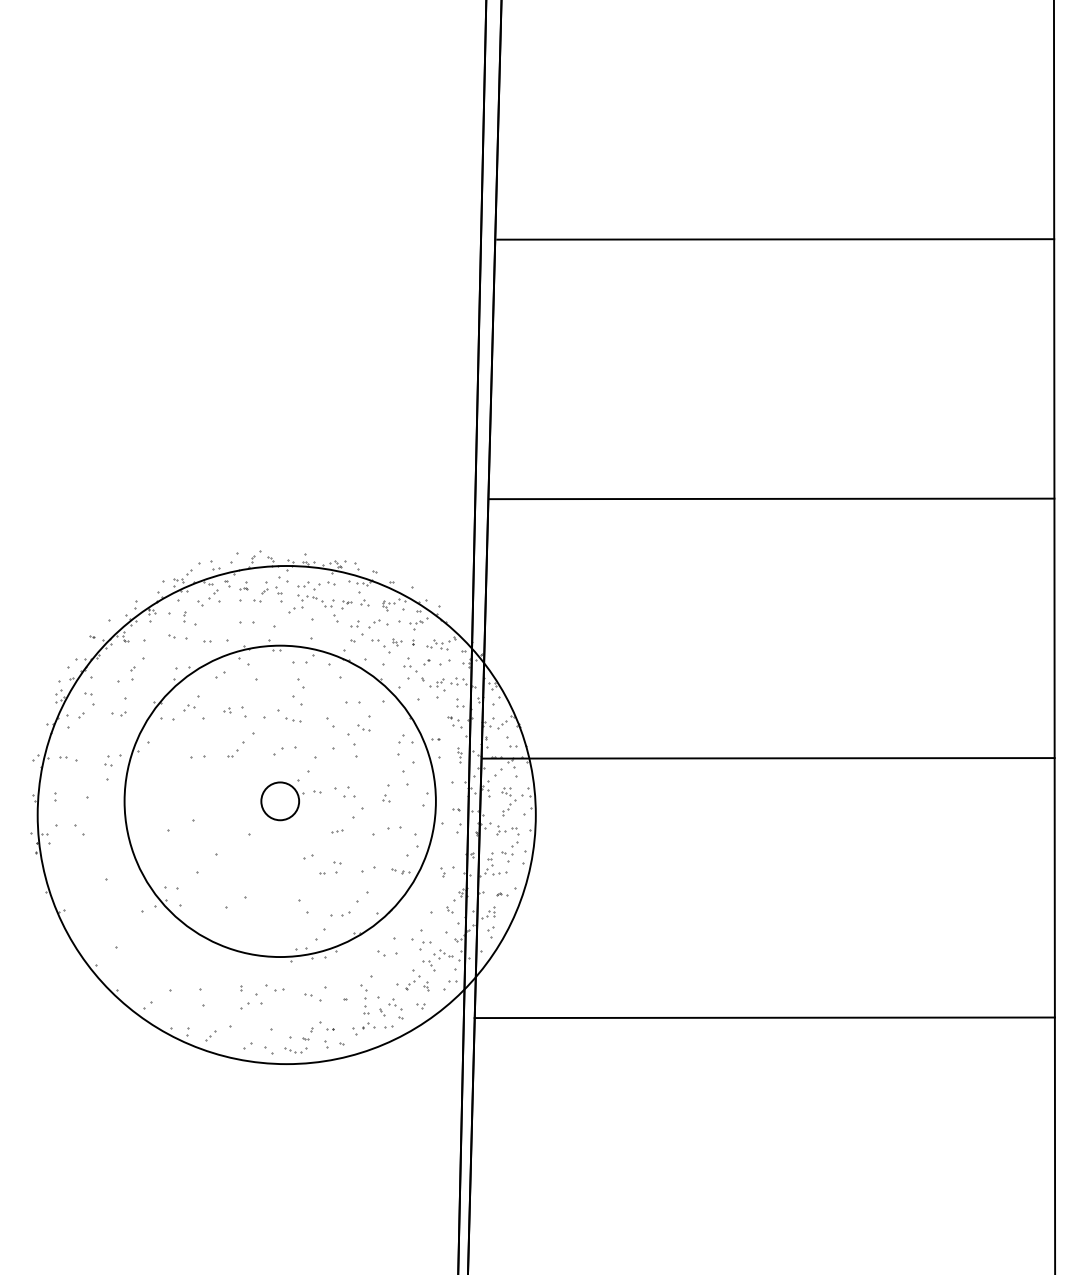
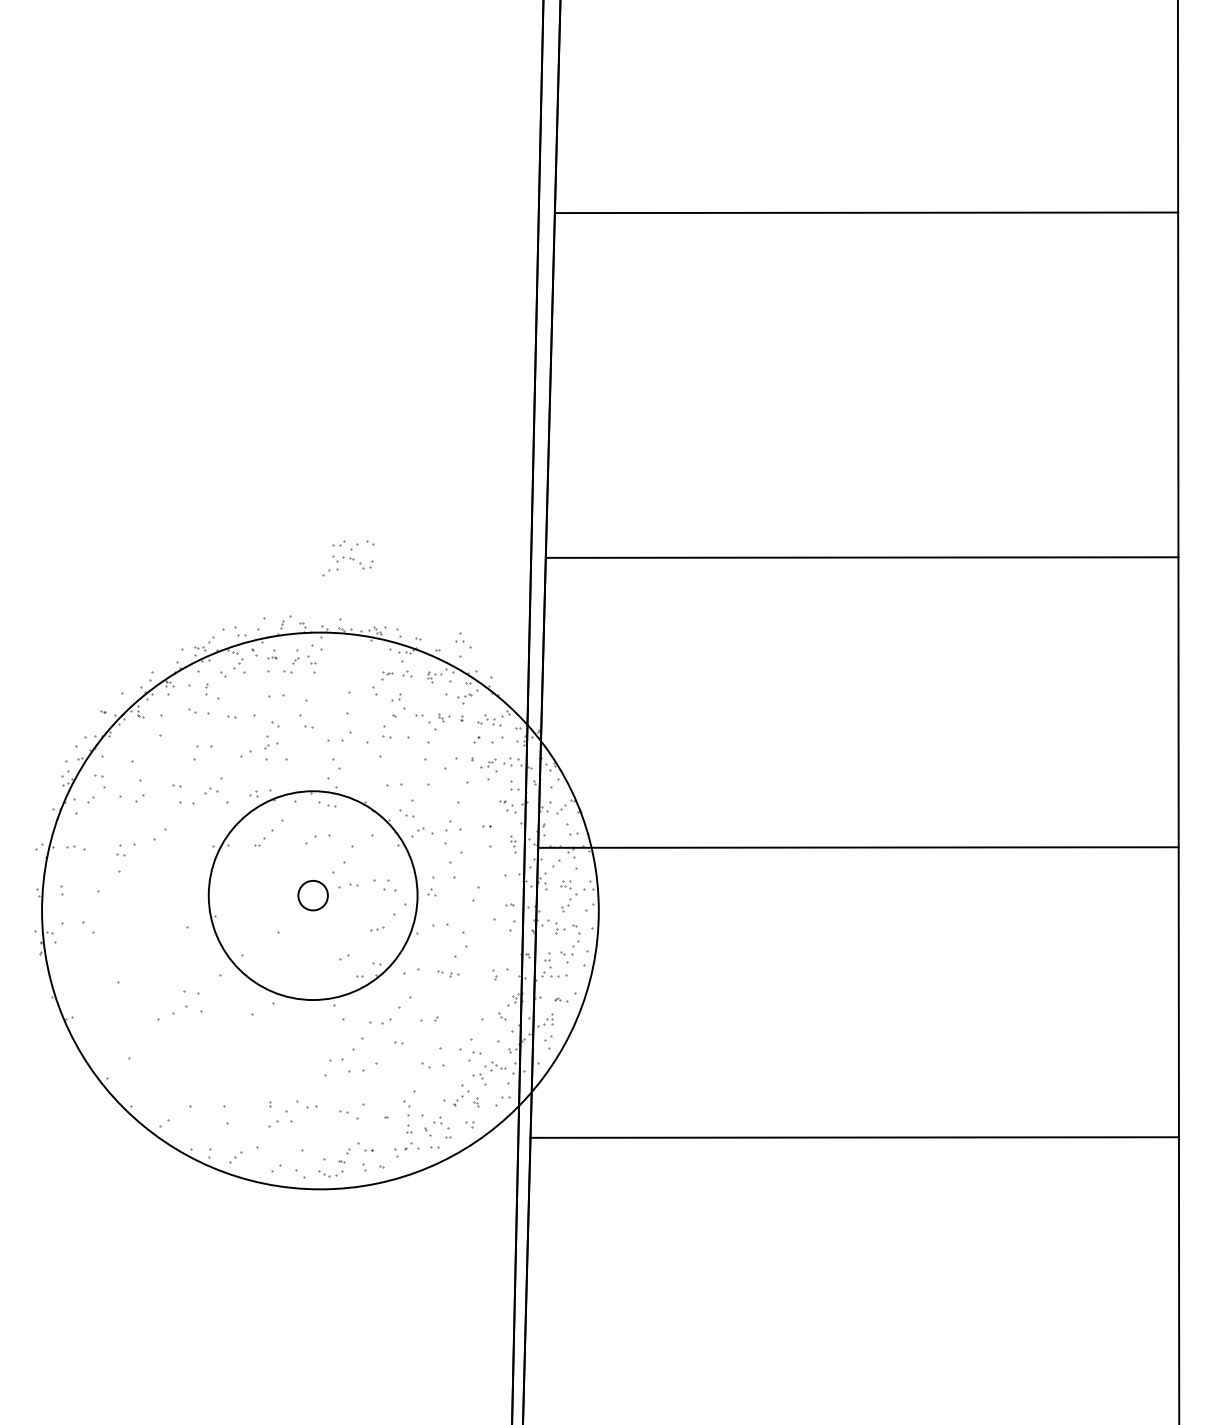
line: (775, 239) -> (866, 212), moved
part: (311, 597) -> (348, 558), moved
part: (378, 623) -> (422, 832), moved
part: (410, 664) -> (463, 639), moved
part: (132, 673) -> (266, 752), moved
part: (118, 713) -> (132, 797), size x1.6
circle: (279, 801) -> (312, 895), size x0.6
circle: (280, 801) -> (313, 895), size x0.7

